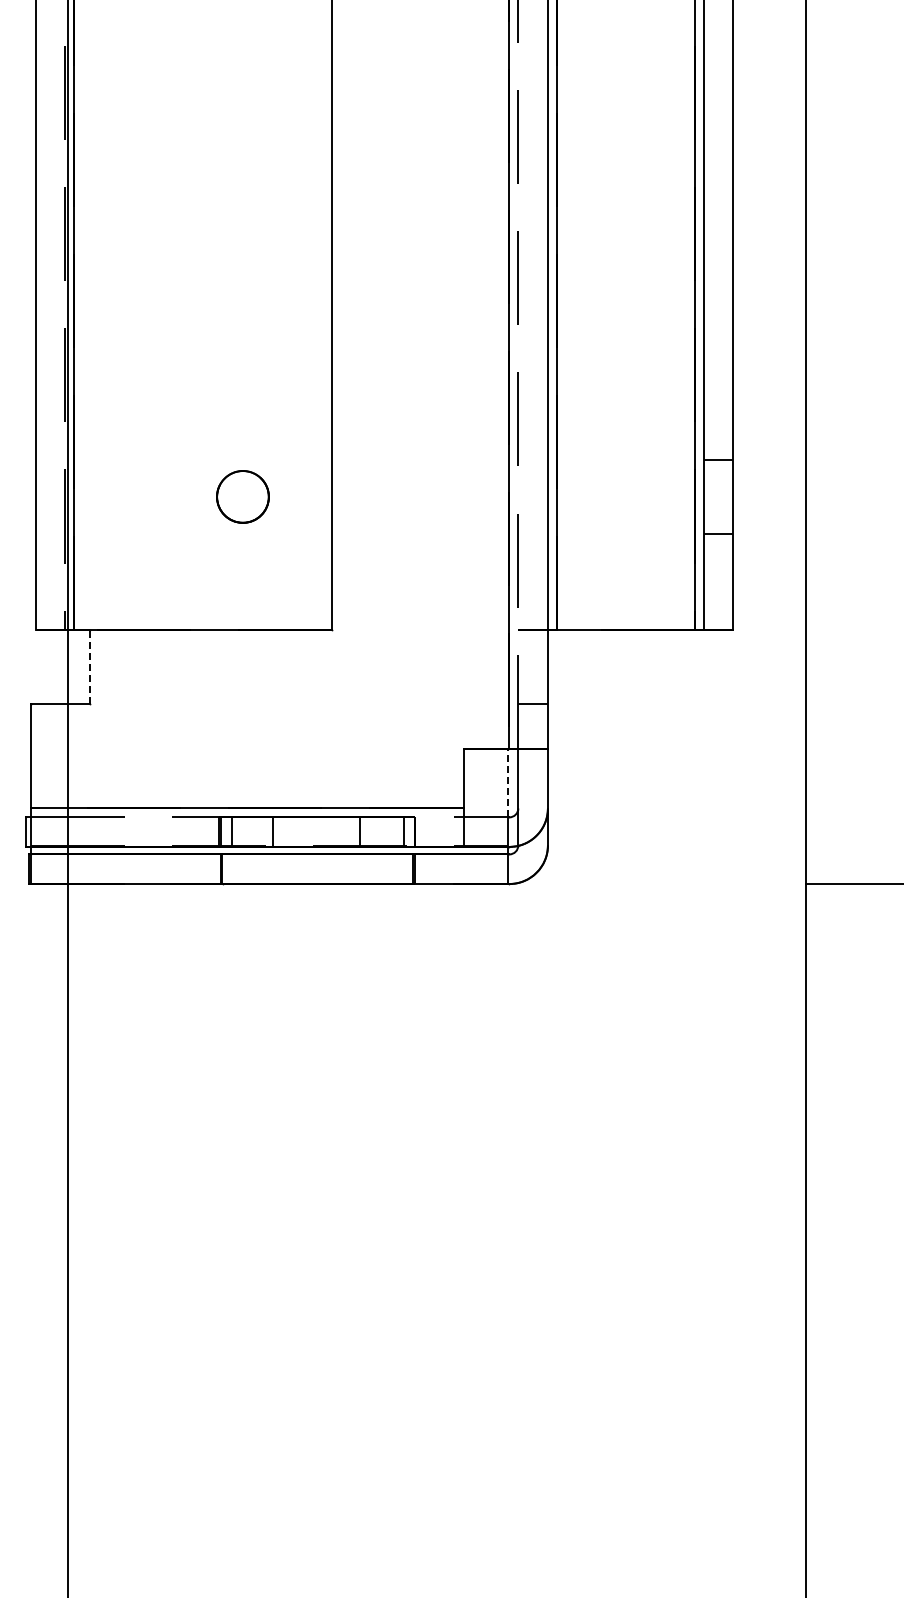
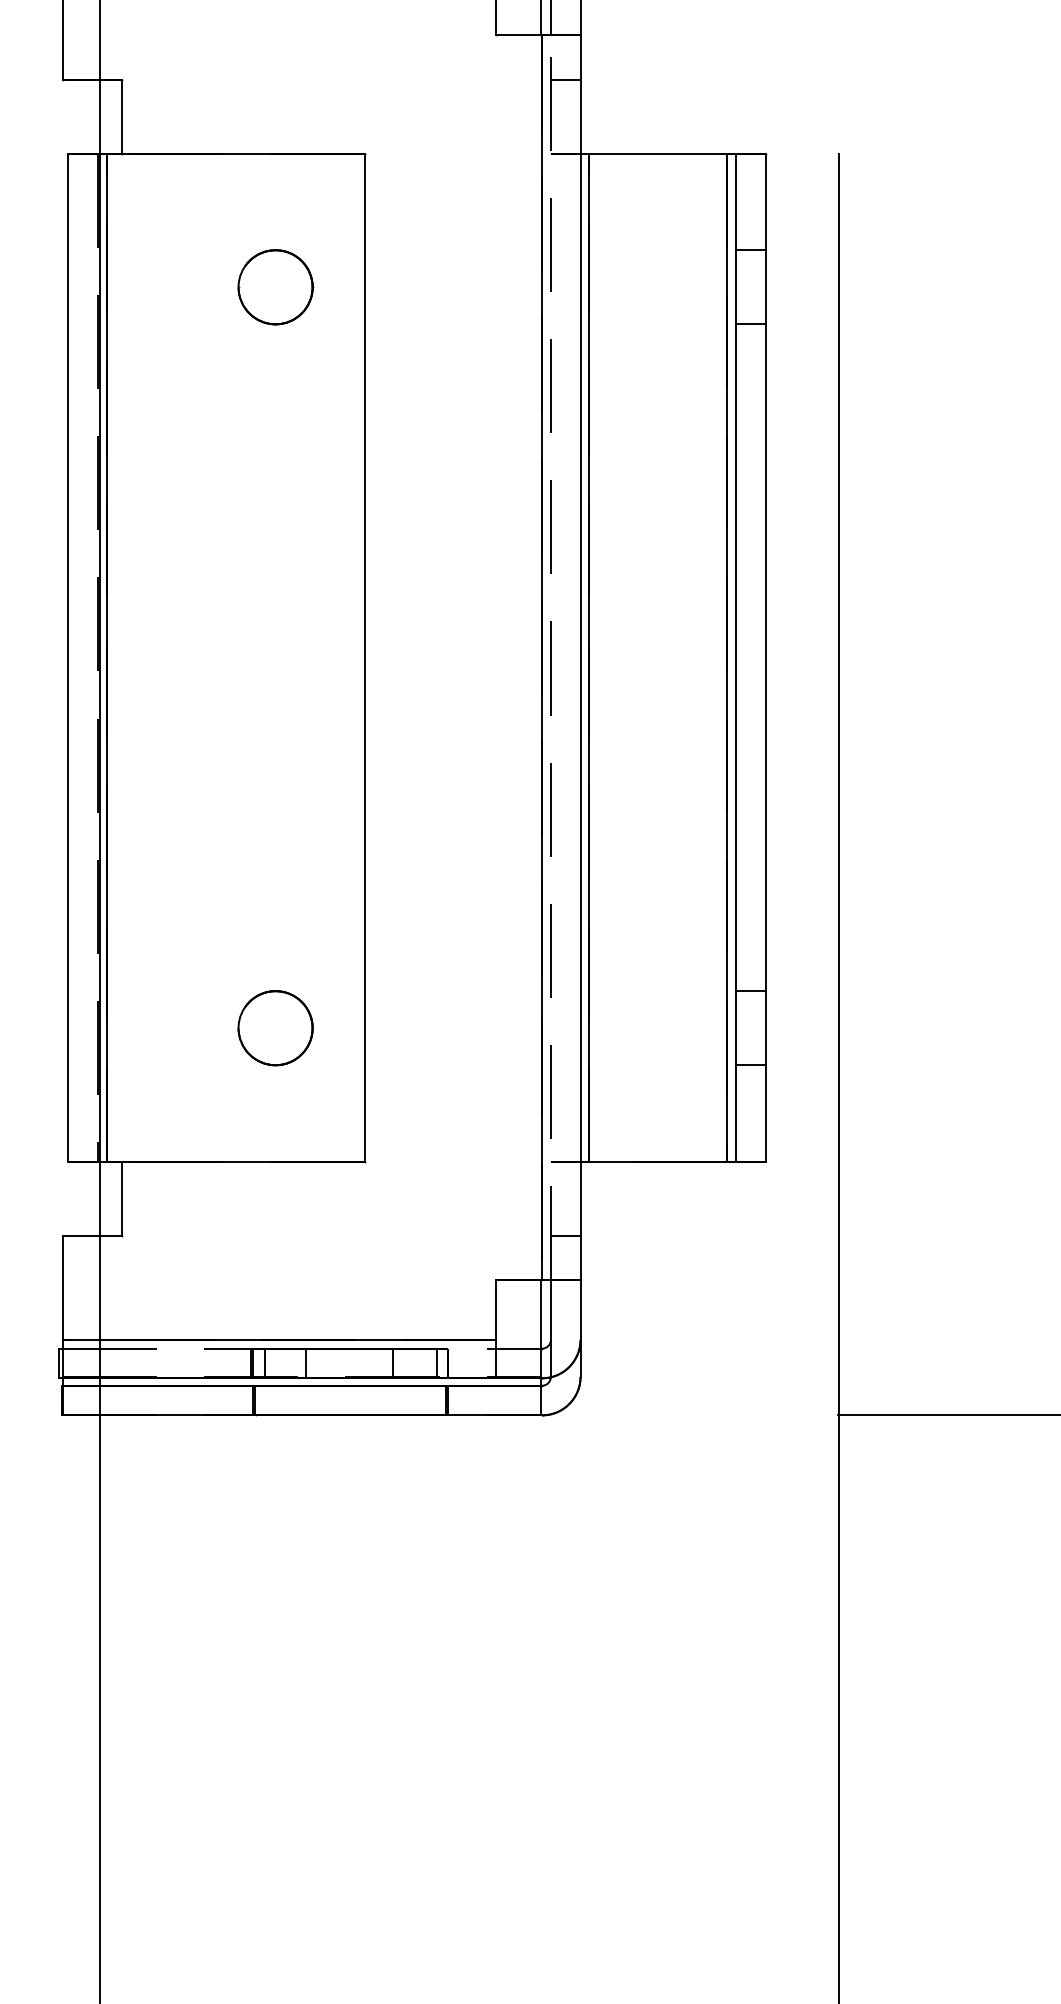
circle: (242, 497) -> (275, 1028), size x1.43
line: (89, 667) -> (122, 1198), dashed -> solid
line: (507, 782) -> (540, 1313), dashed -> solid

